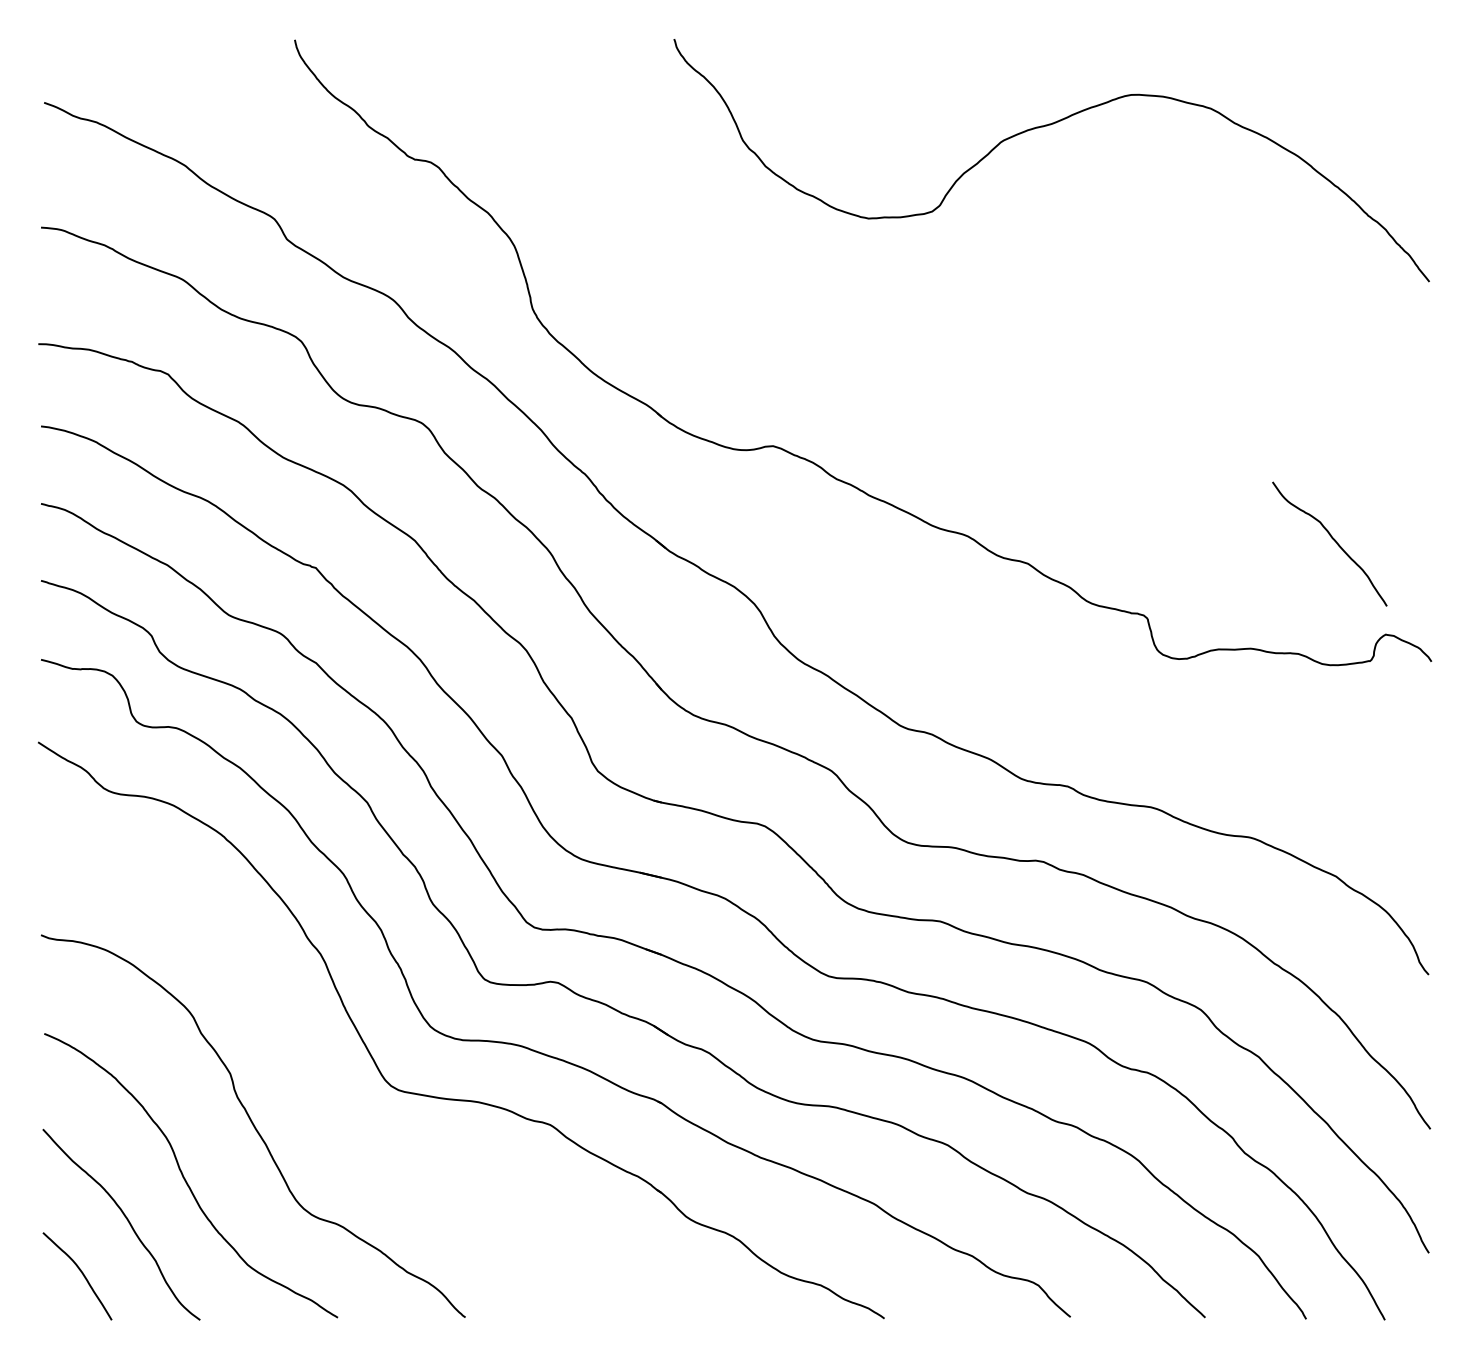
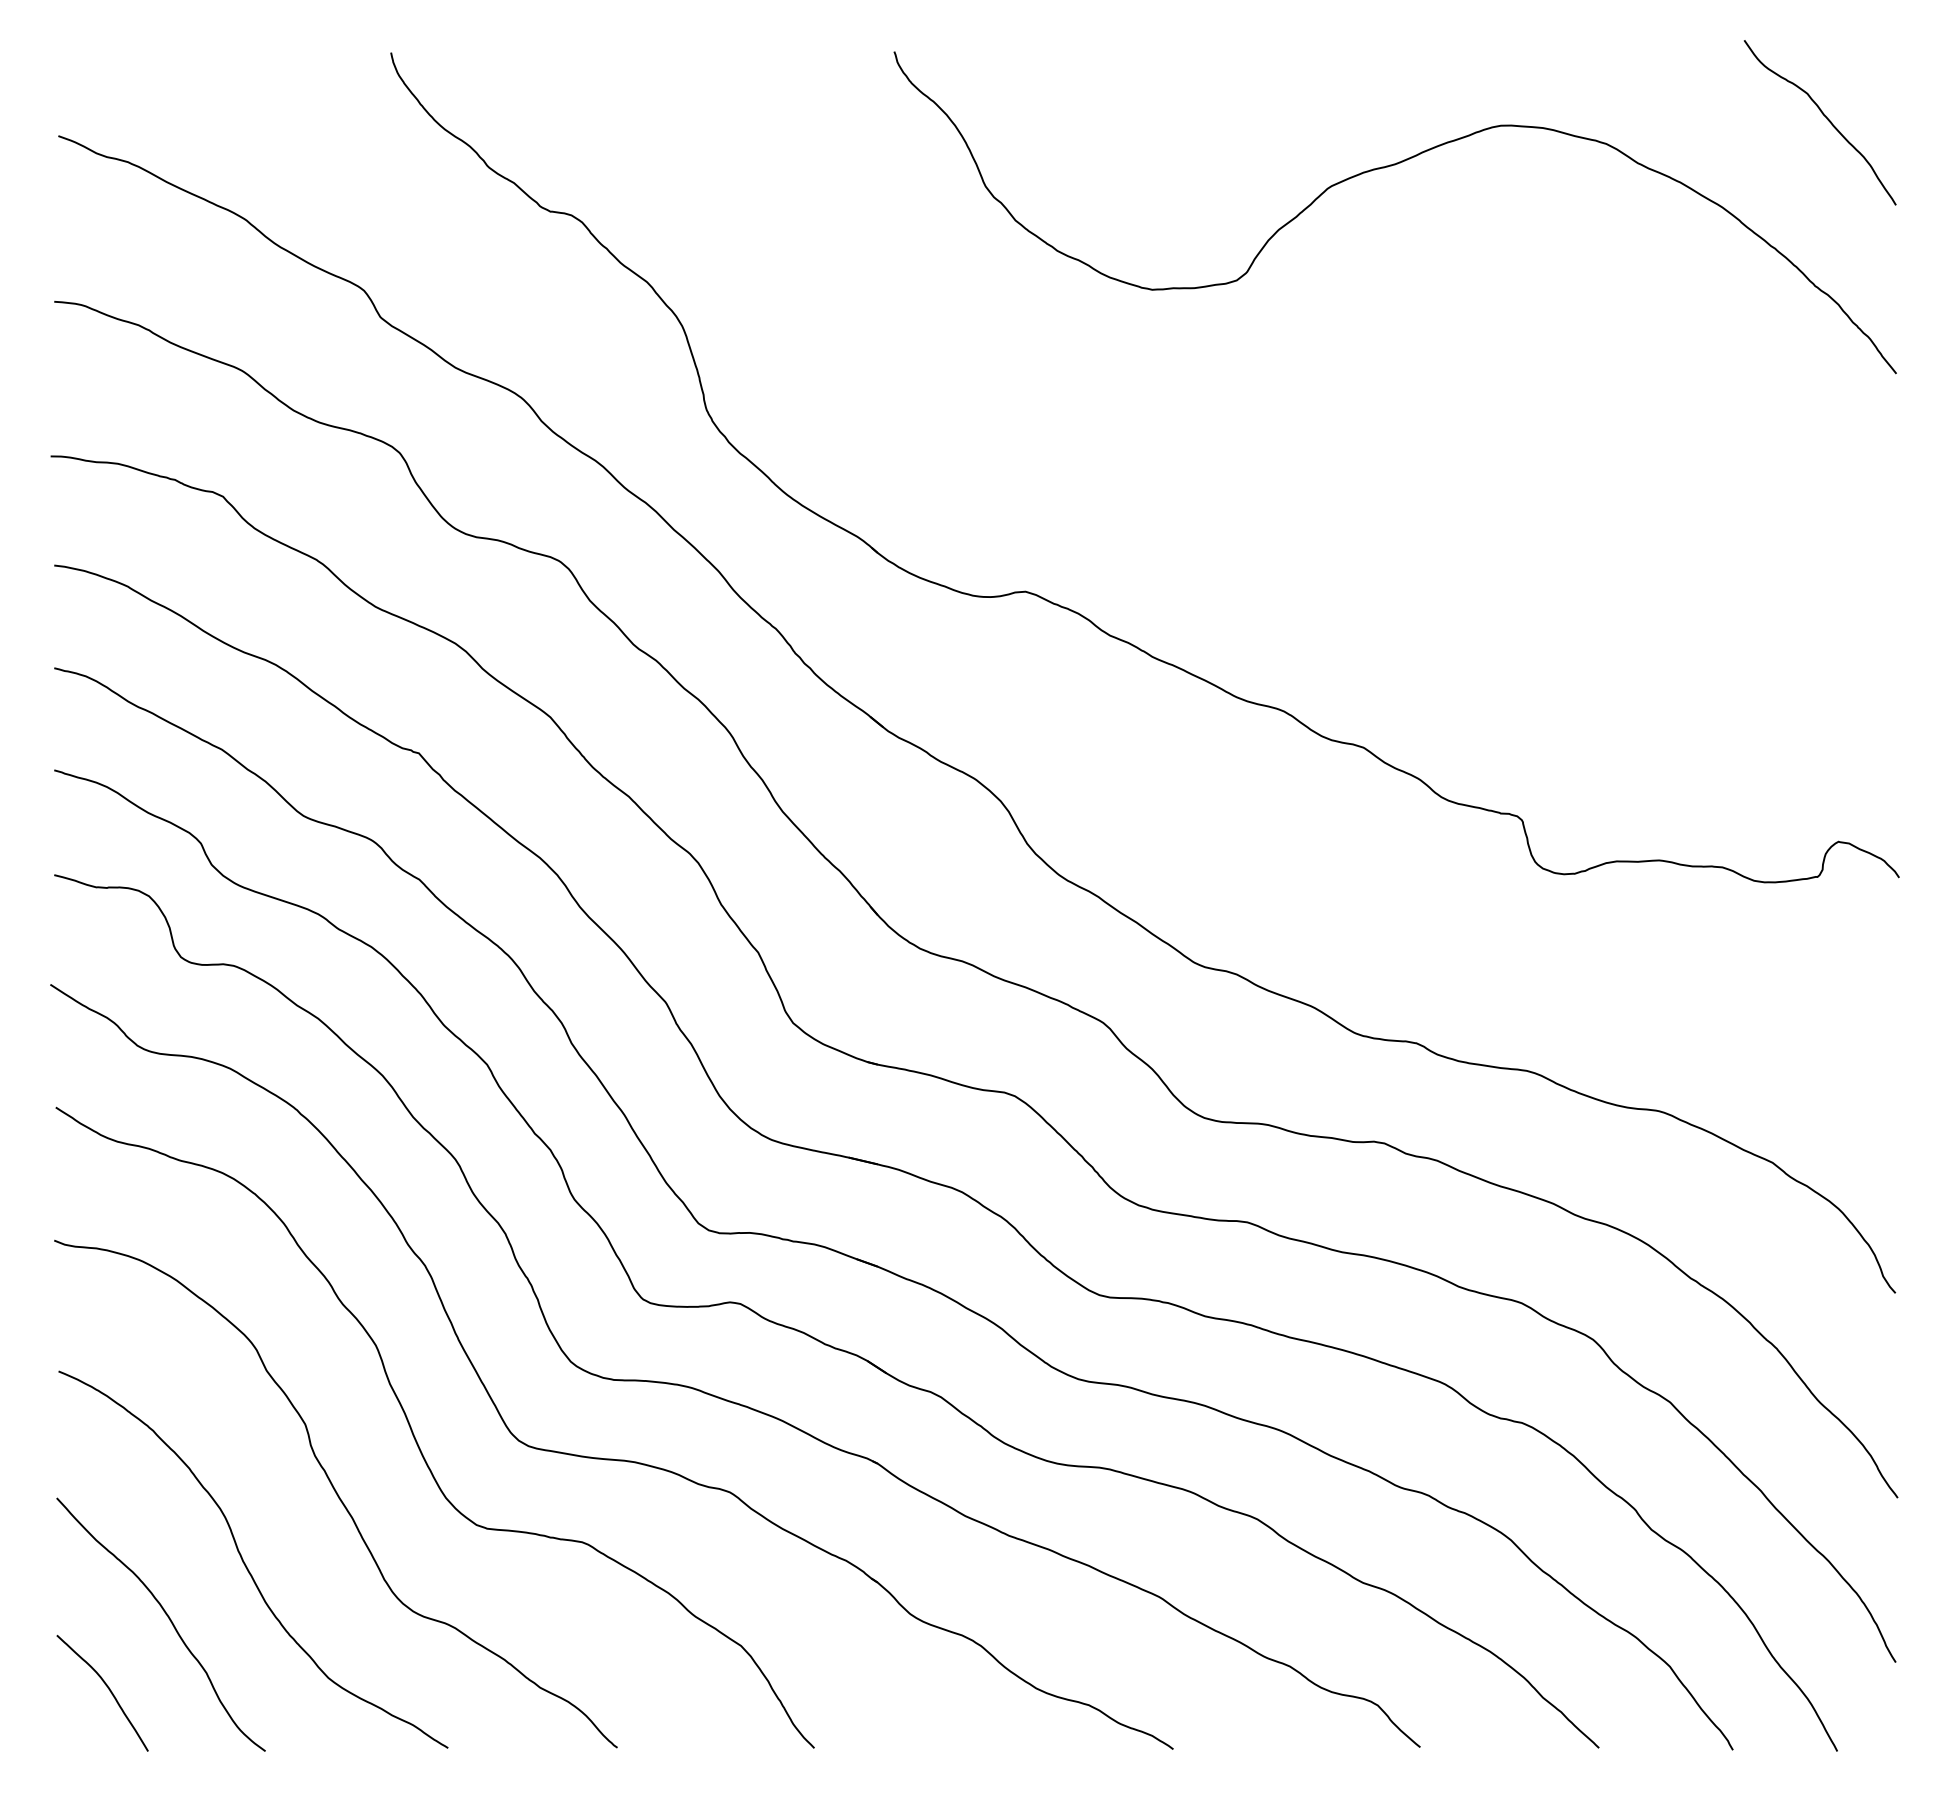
curve: (1333, 539) -> (1824, 116), moved
curve: (313, 1082) -> (415, 1436), added

